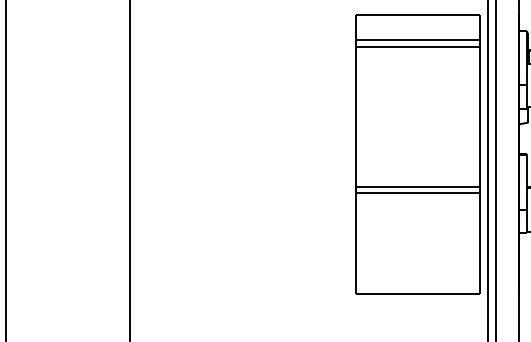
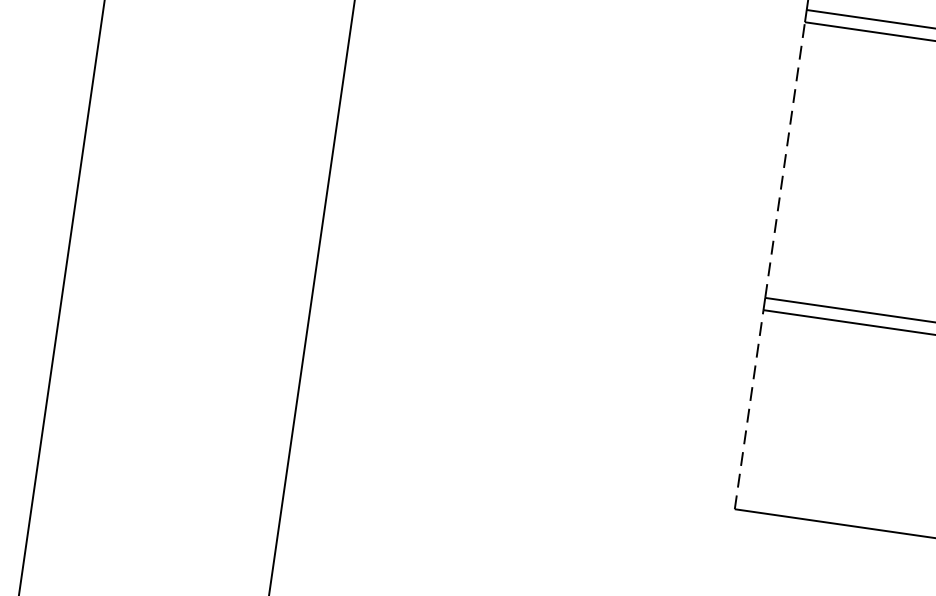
line: (355, 116) -> (784, 159), solid -> dashed
line: (355, 243) -> (748, 410), solid -> dashed

